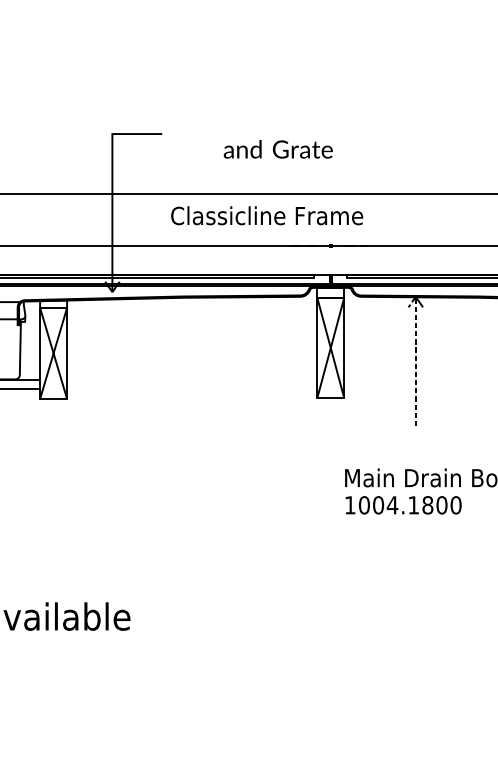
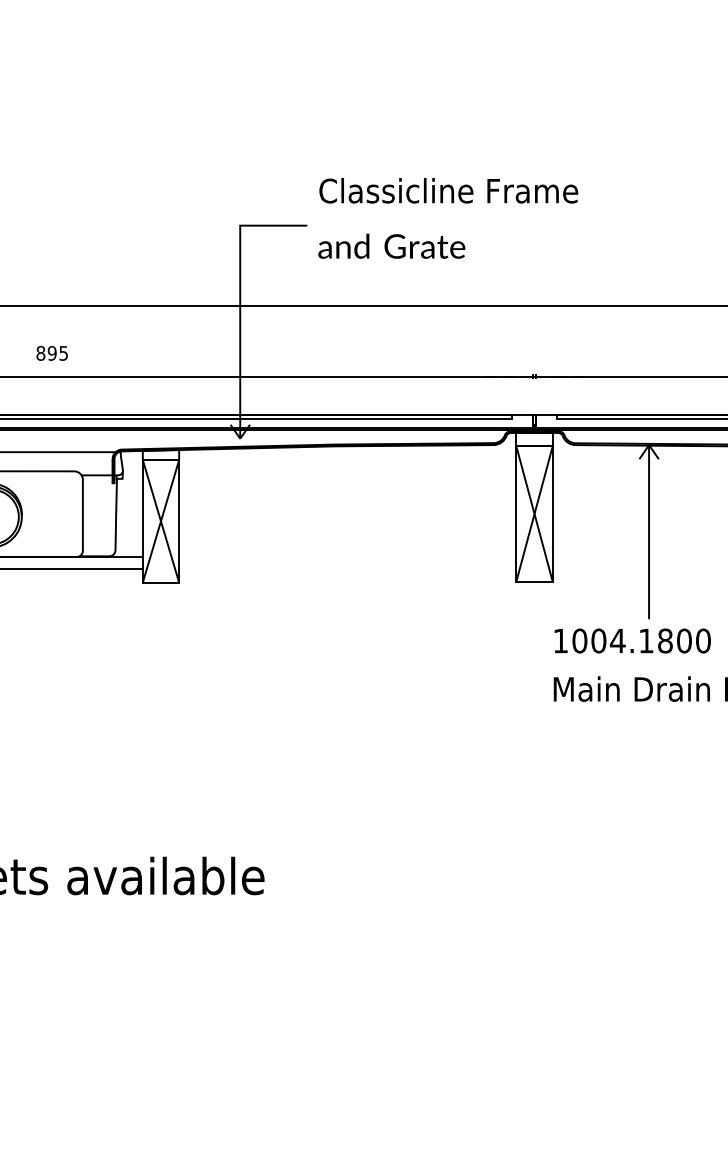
text: (278, 148) -> (391, 245), moved
text: (266, 215) -> (448, 190), moved
line: (416, 354) -> (649, 522), dashed -> solid
text: (403, 504) -> (632, 640), moved

